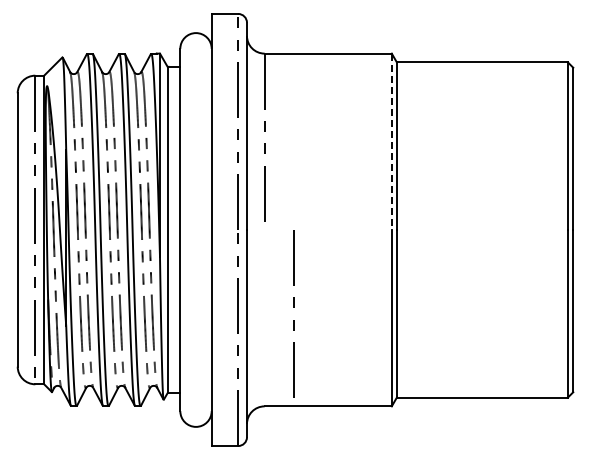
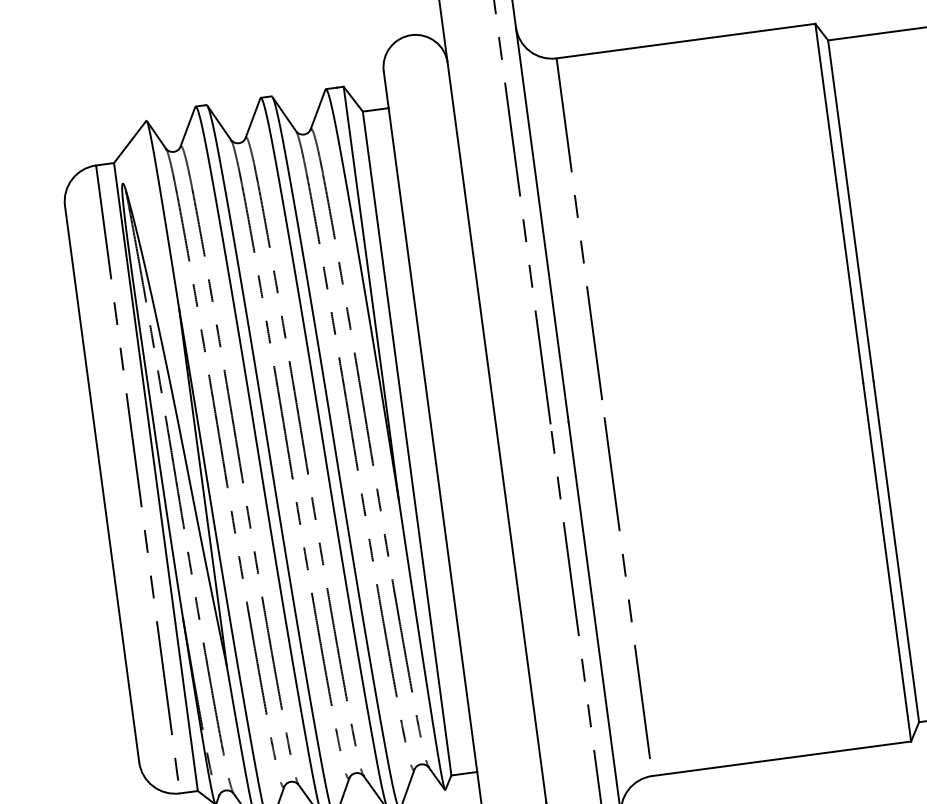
line: (391, 142) -> (838, 204), dashed -> solid
line: (293, 307) -> (625, 574), moved

